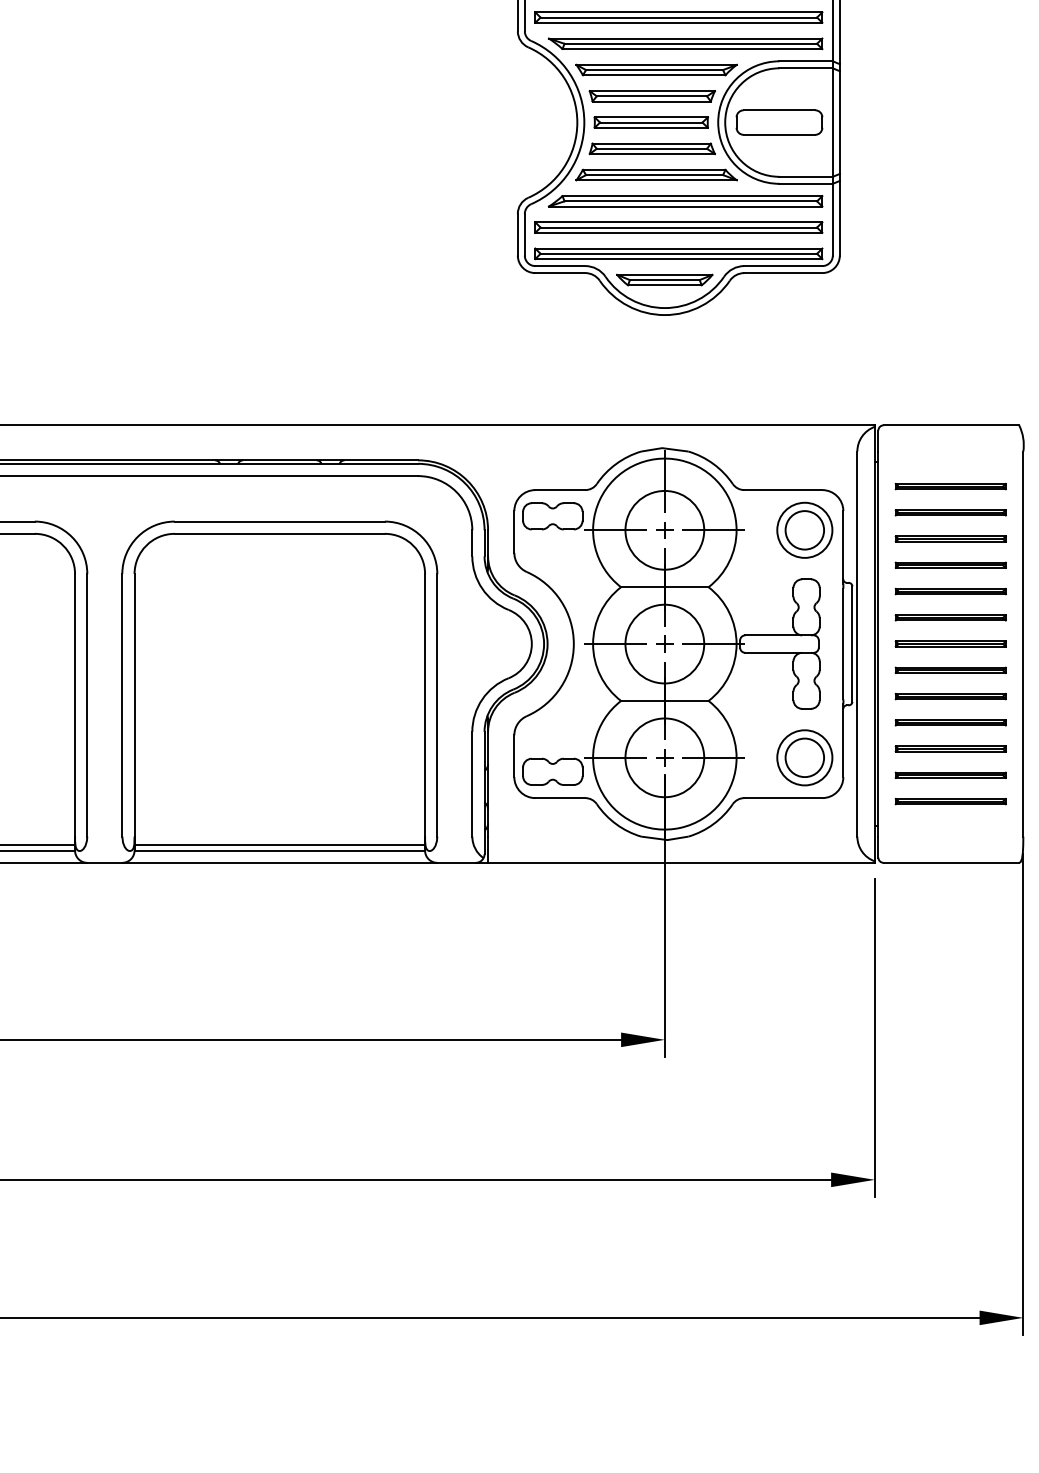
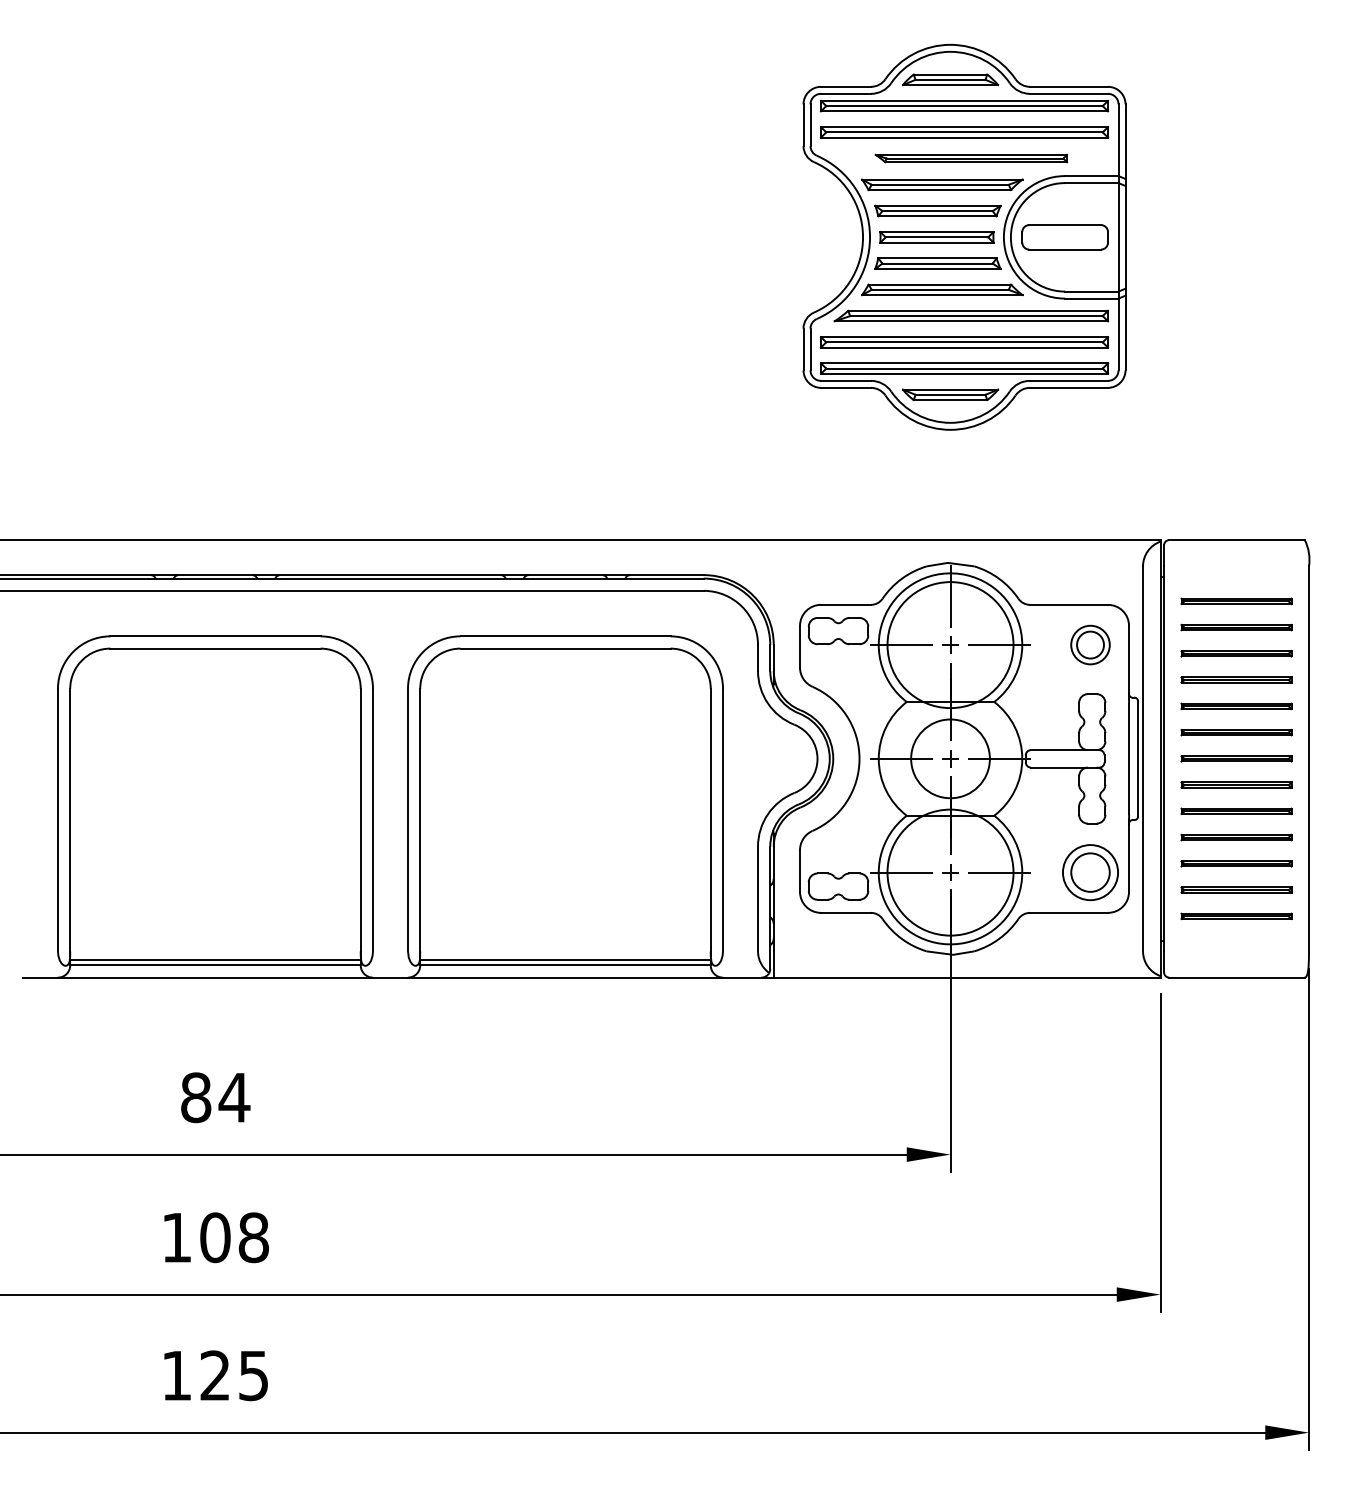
part: (685, 43) -> (971, 158), size x0.7
circle: (664, 529) -> (950, 644), size x1.6
part: (804, 529) -> (1090, 644), size x0.7
circle: (664, 757) -> (950, 872), size x1.6

